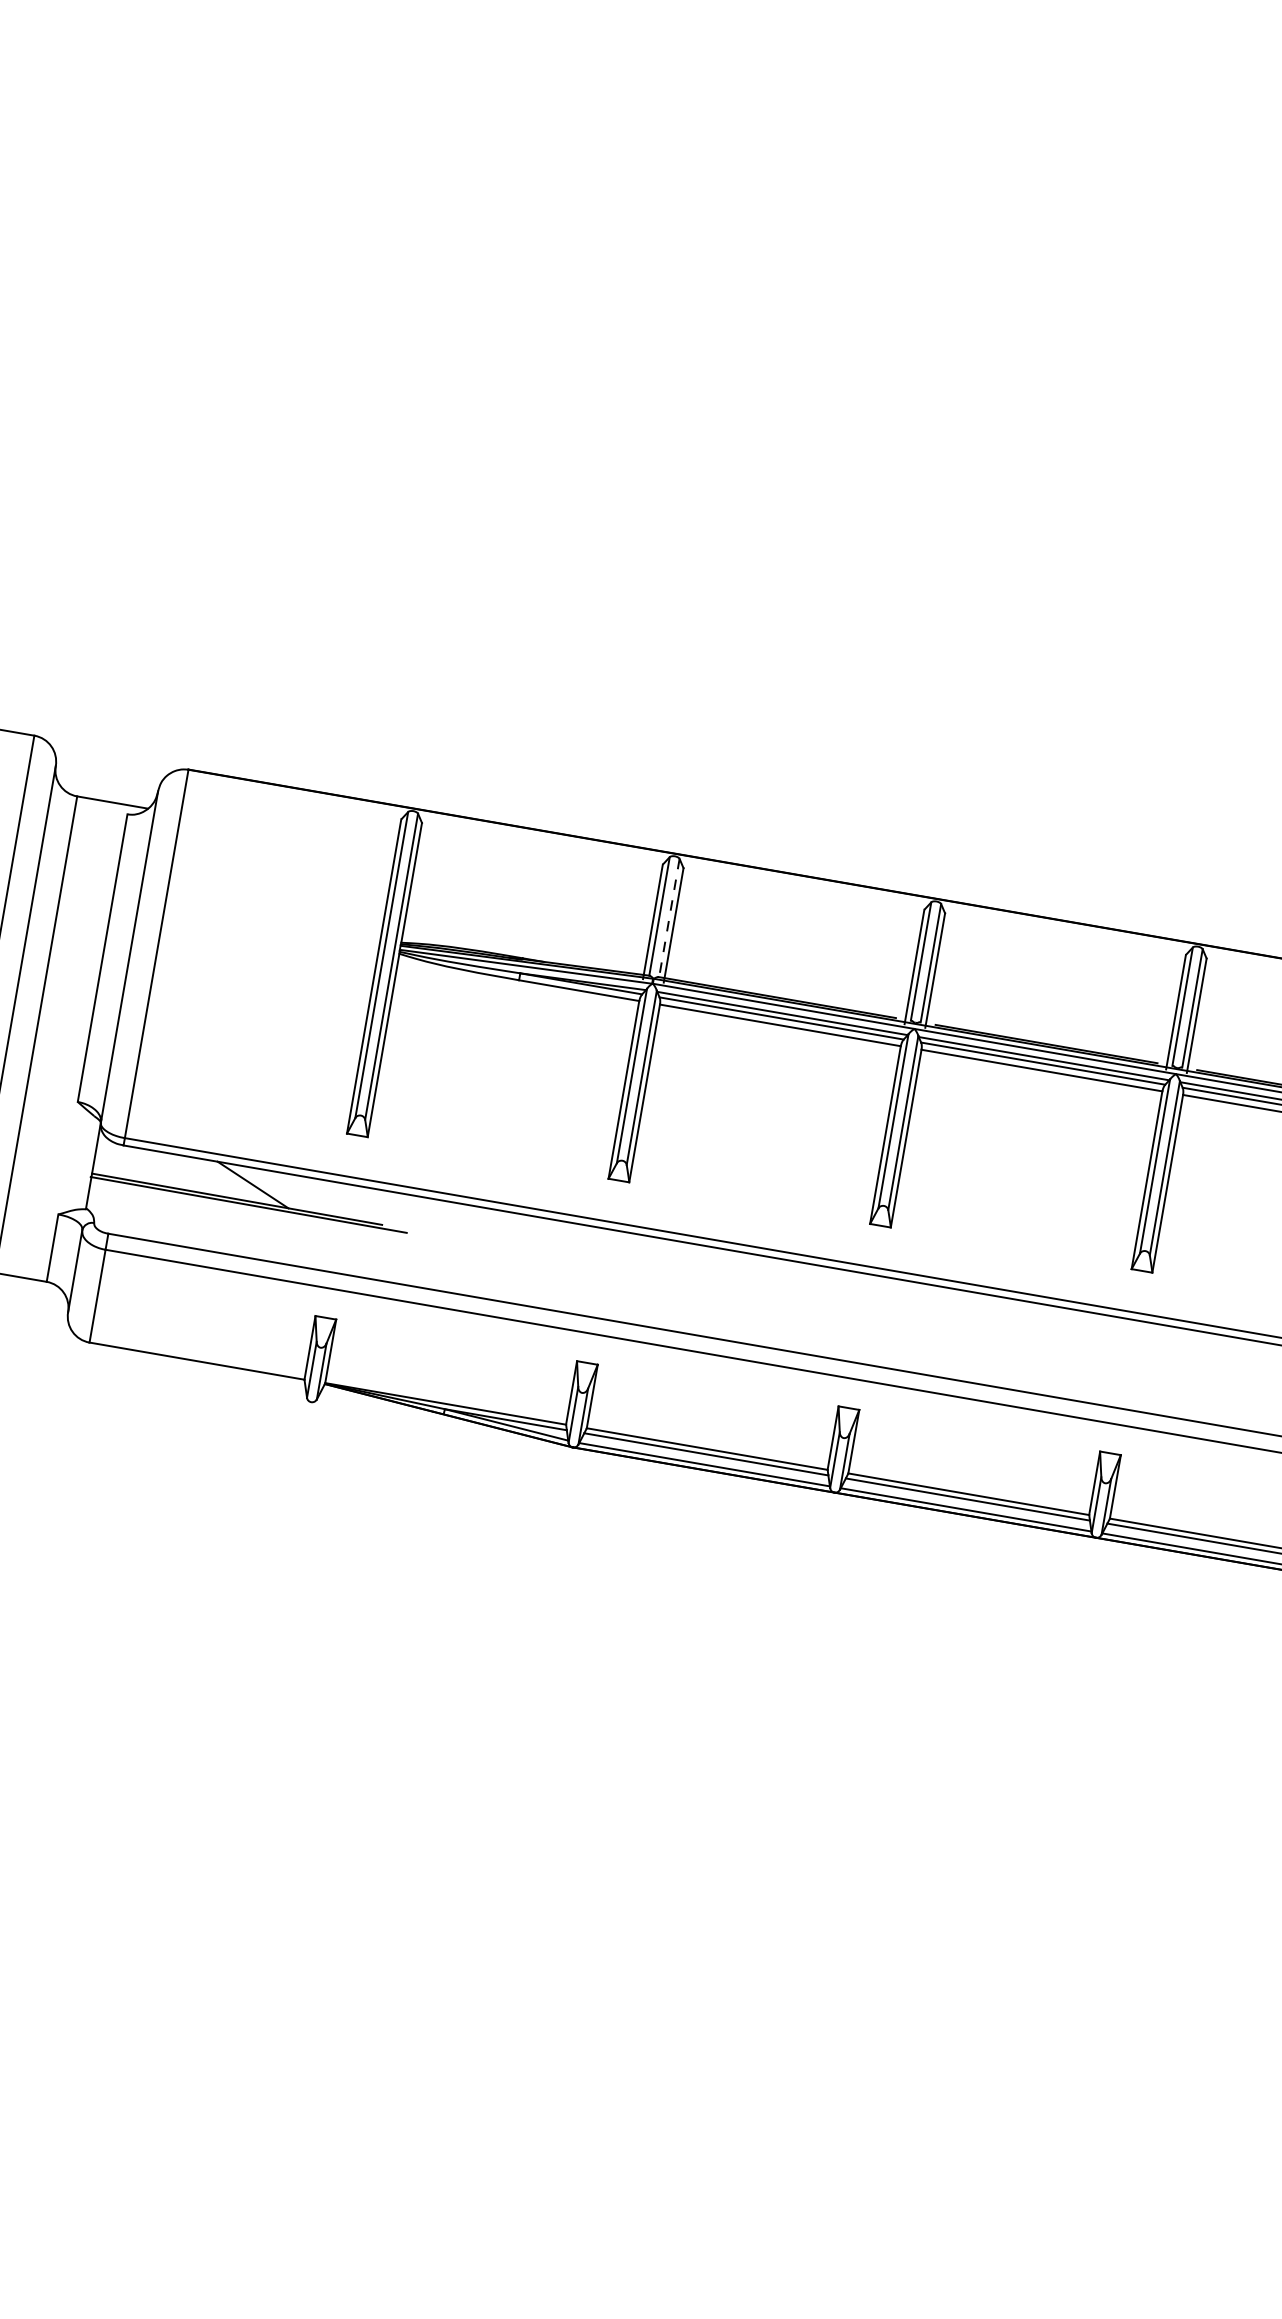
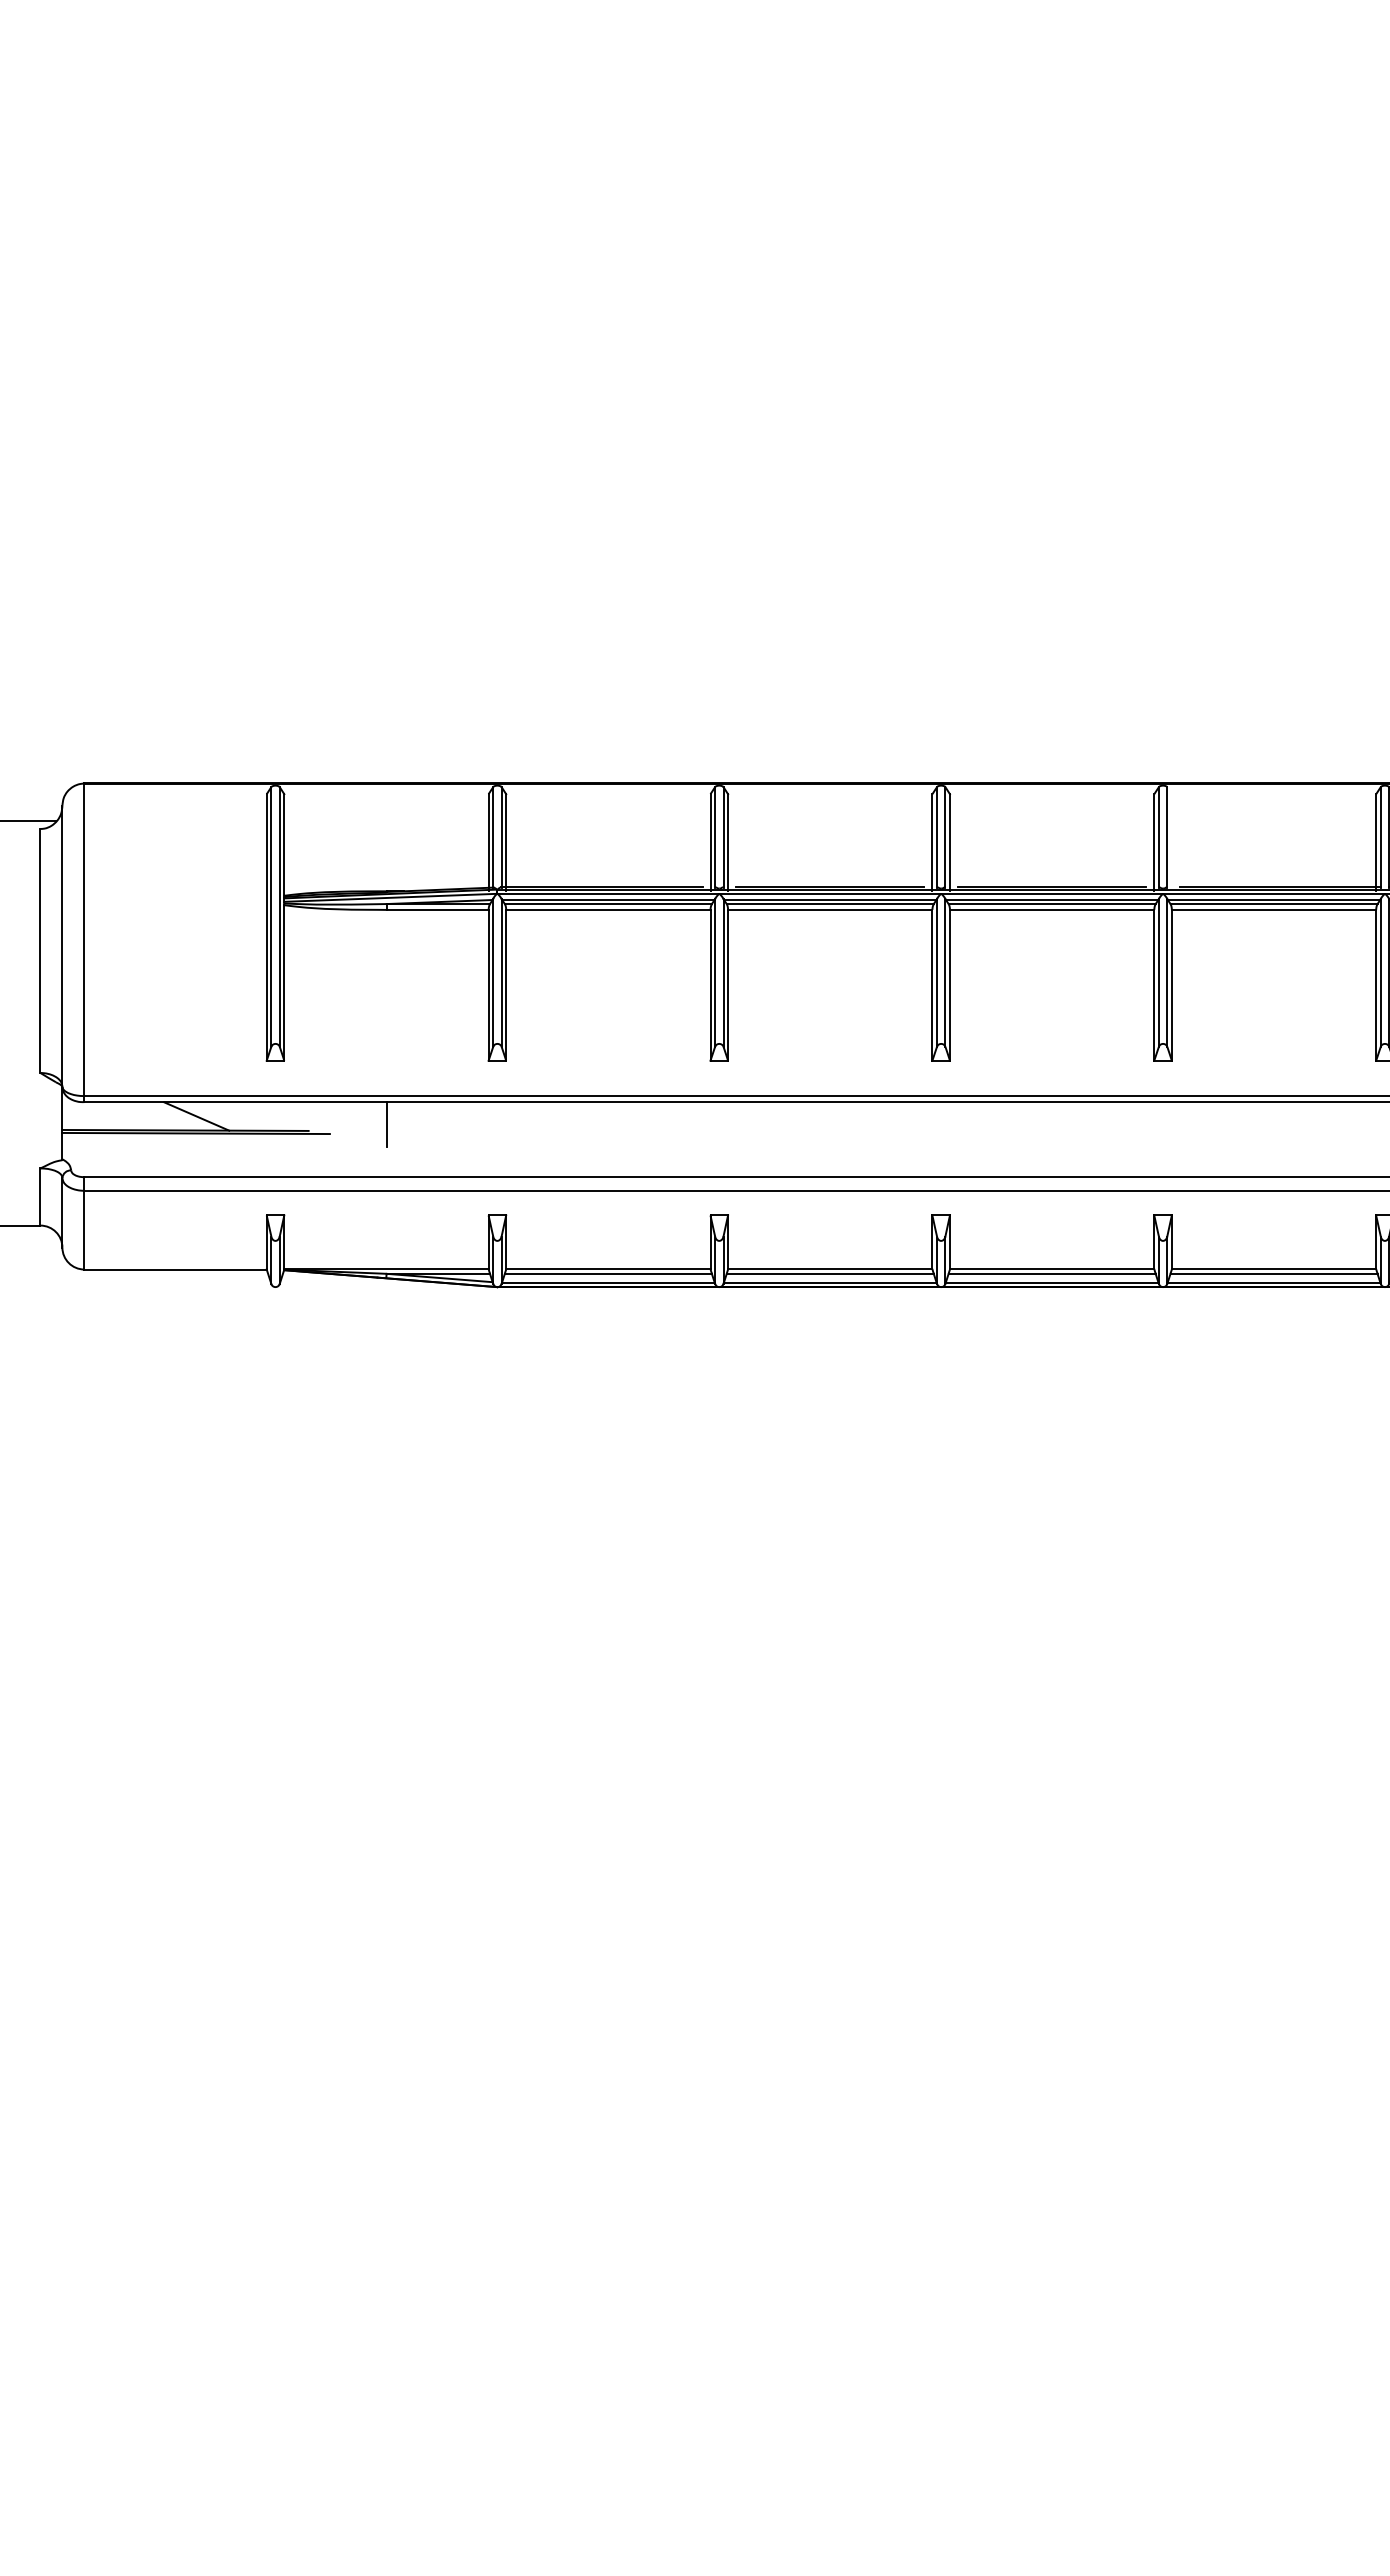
line: (669, 918) -> (501, 837), dashed -> solid
line: (475, 1233) -> (386, 1124), added

